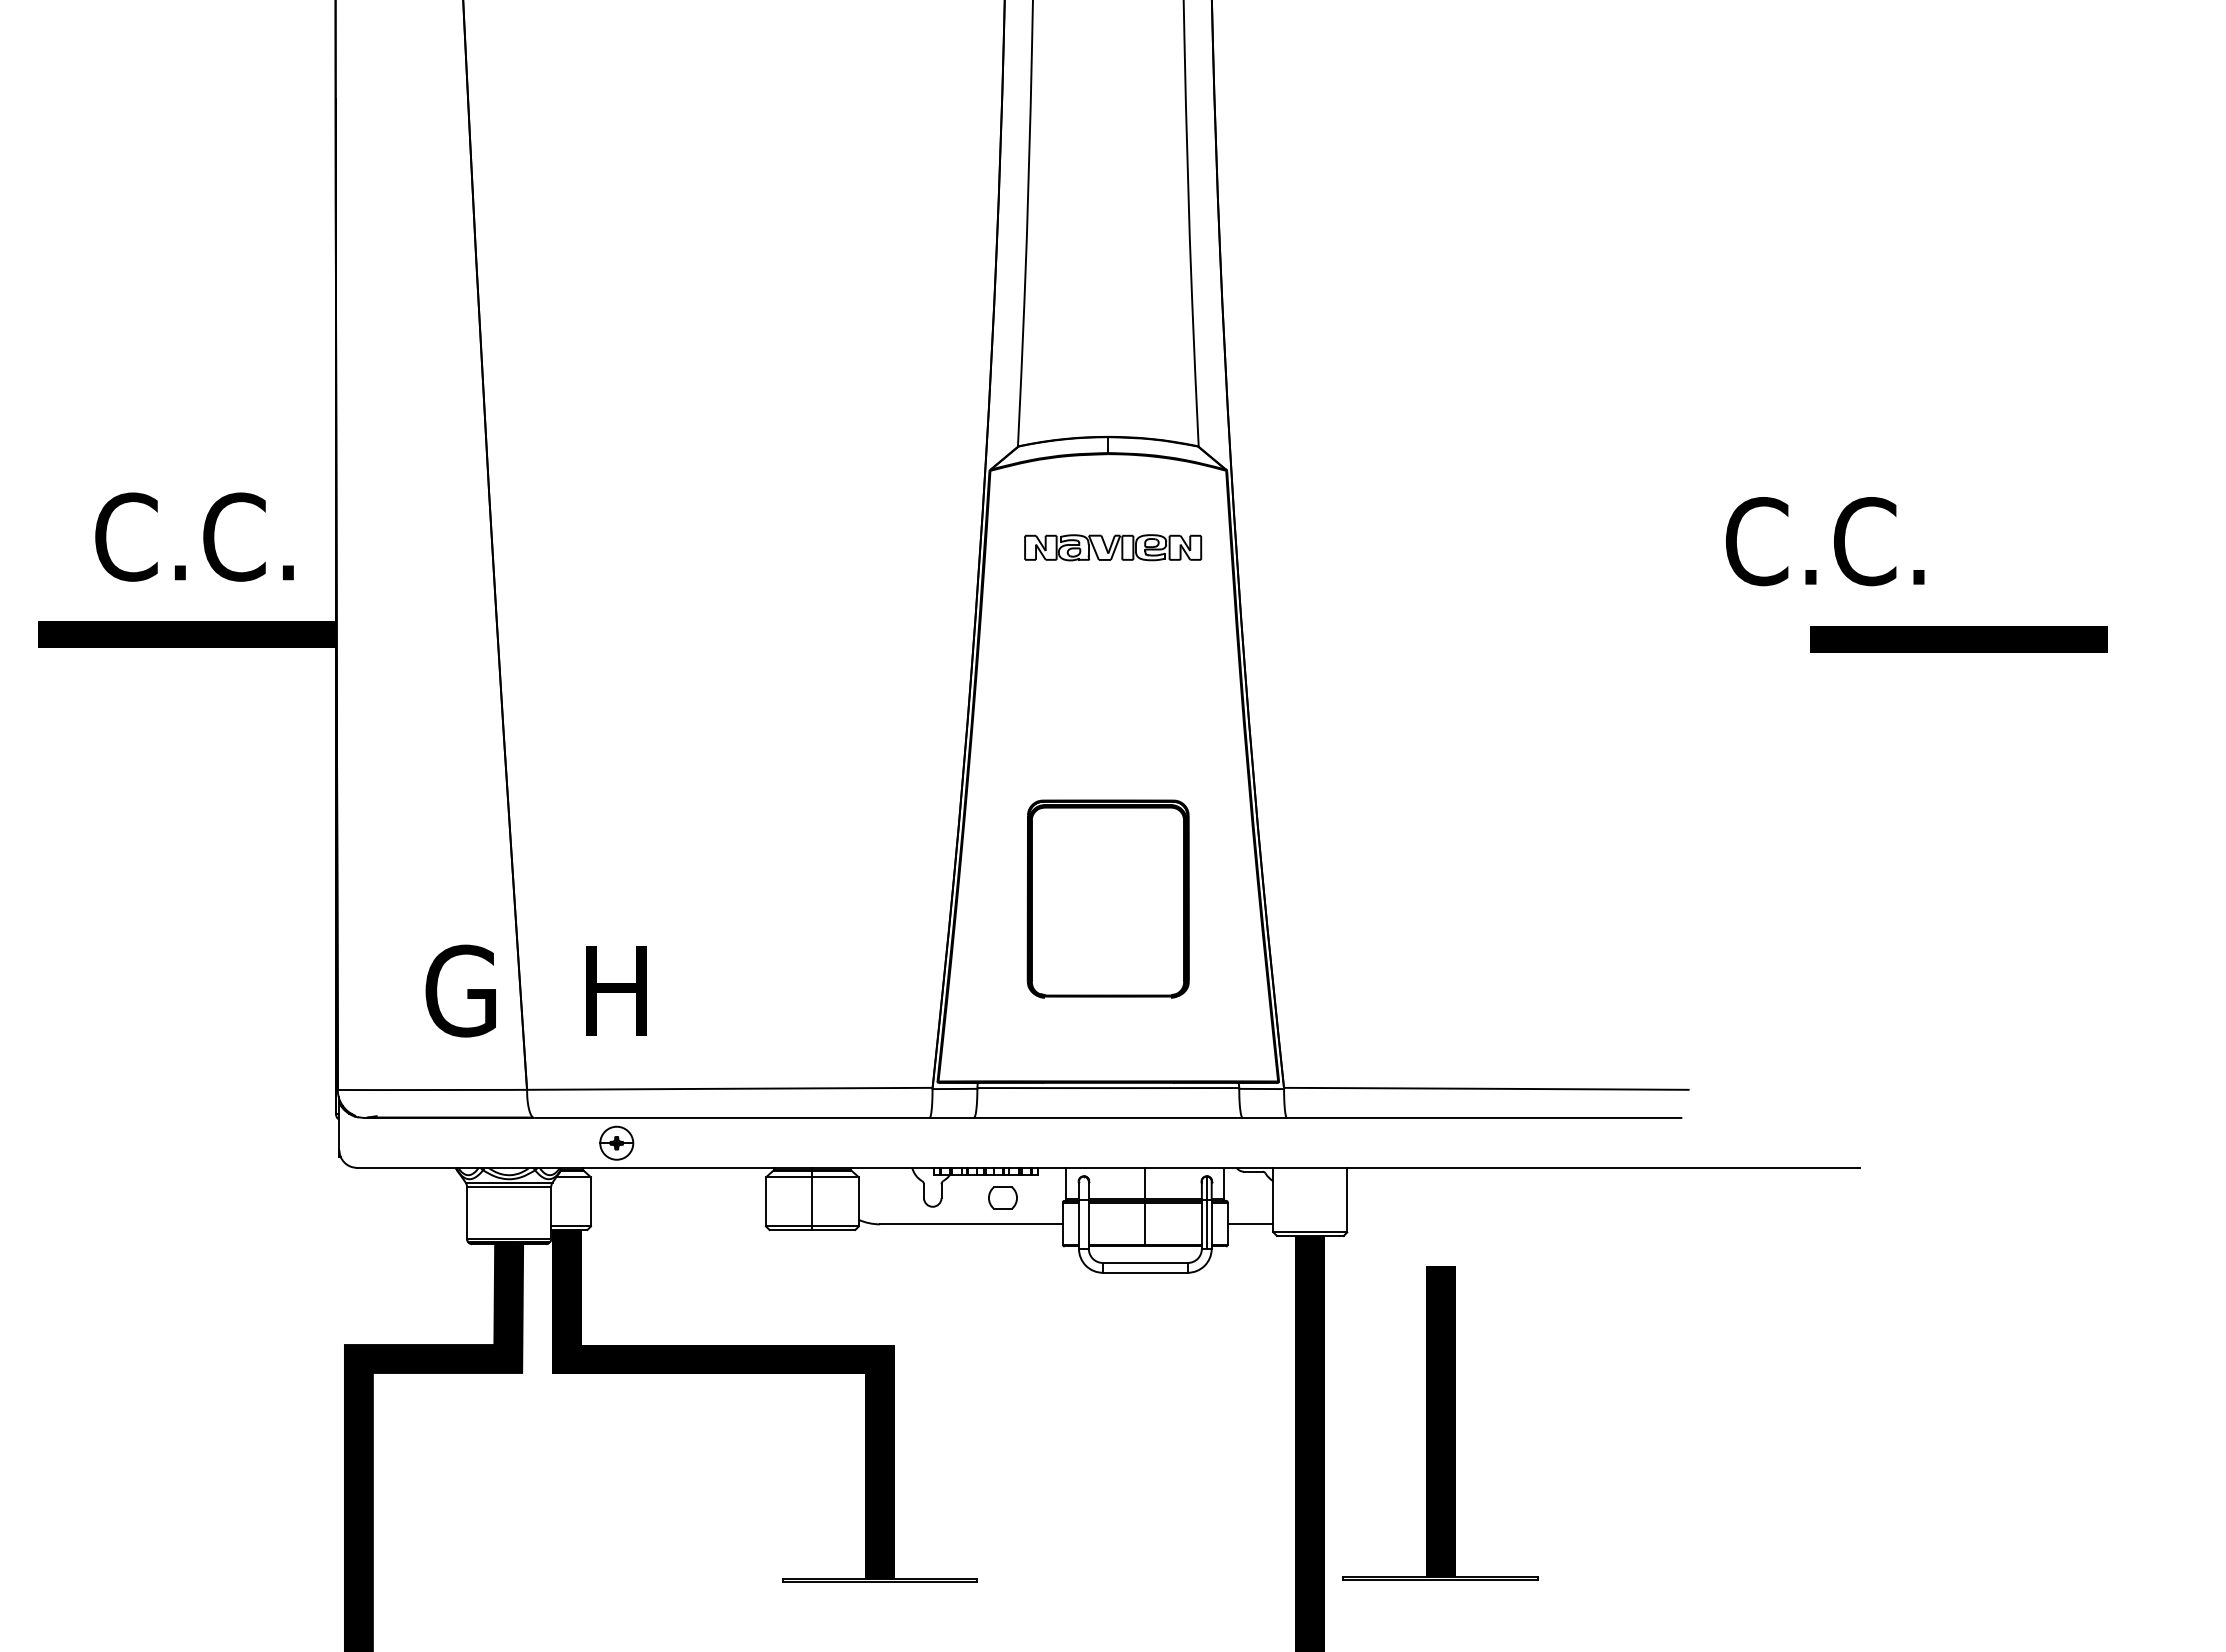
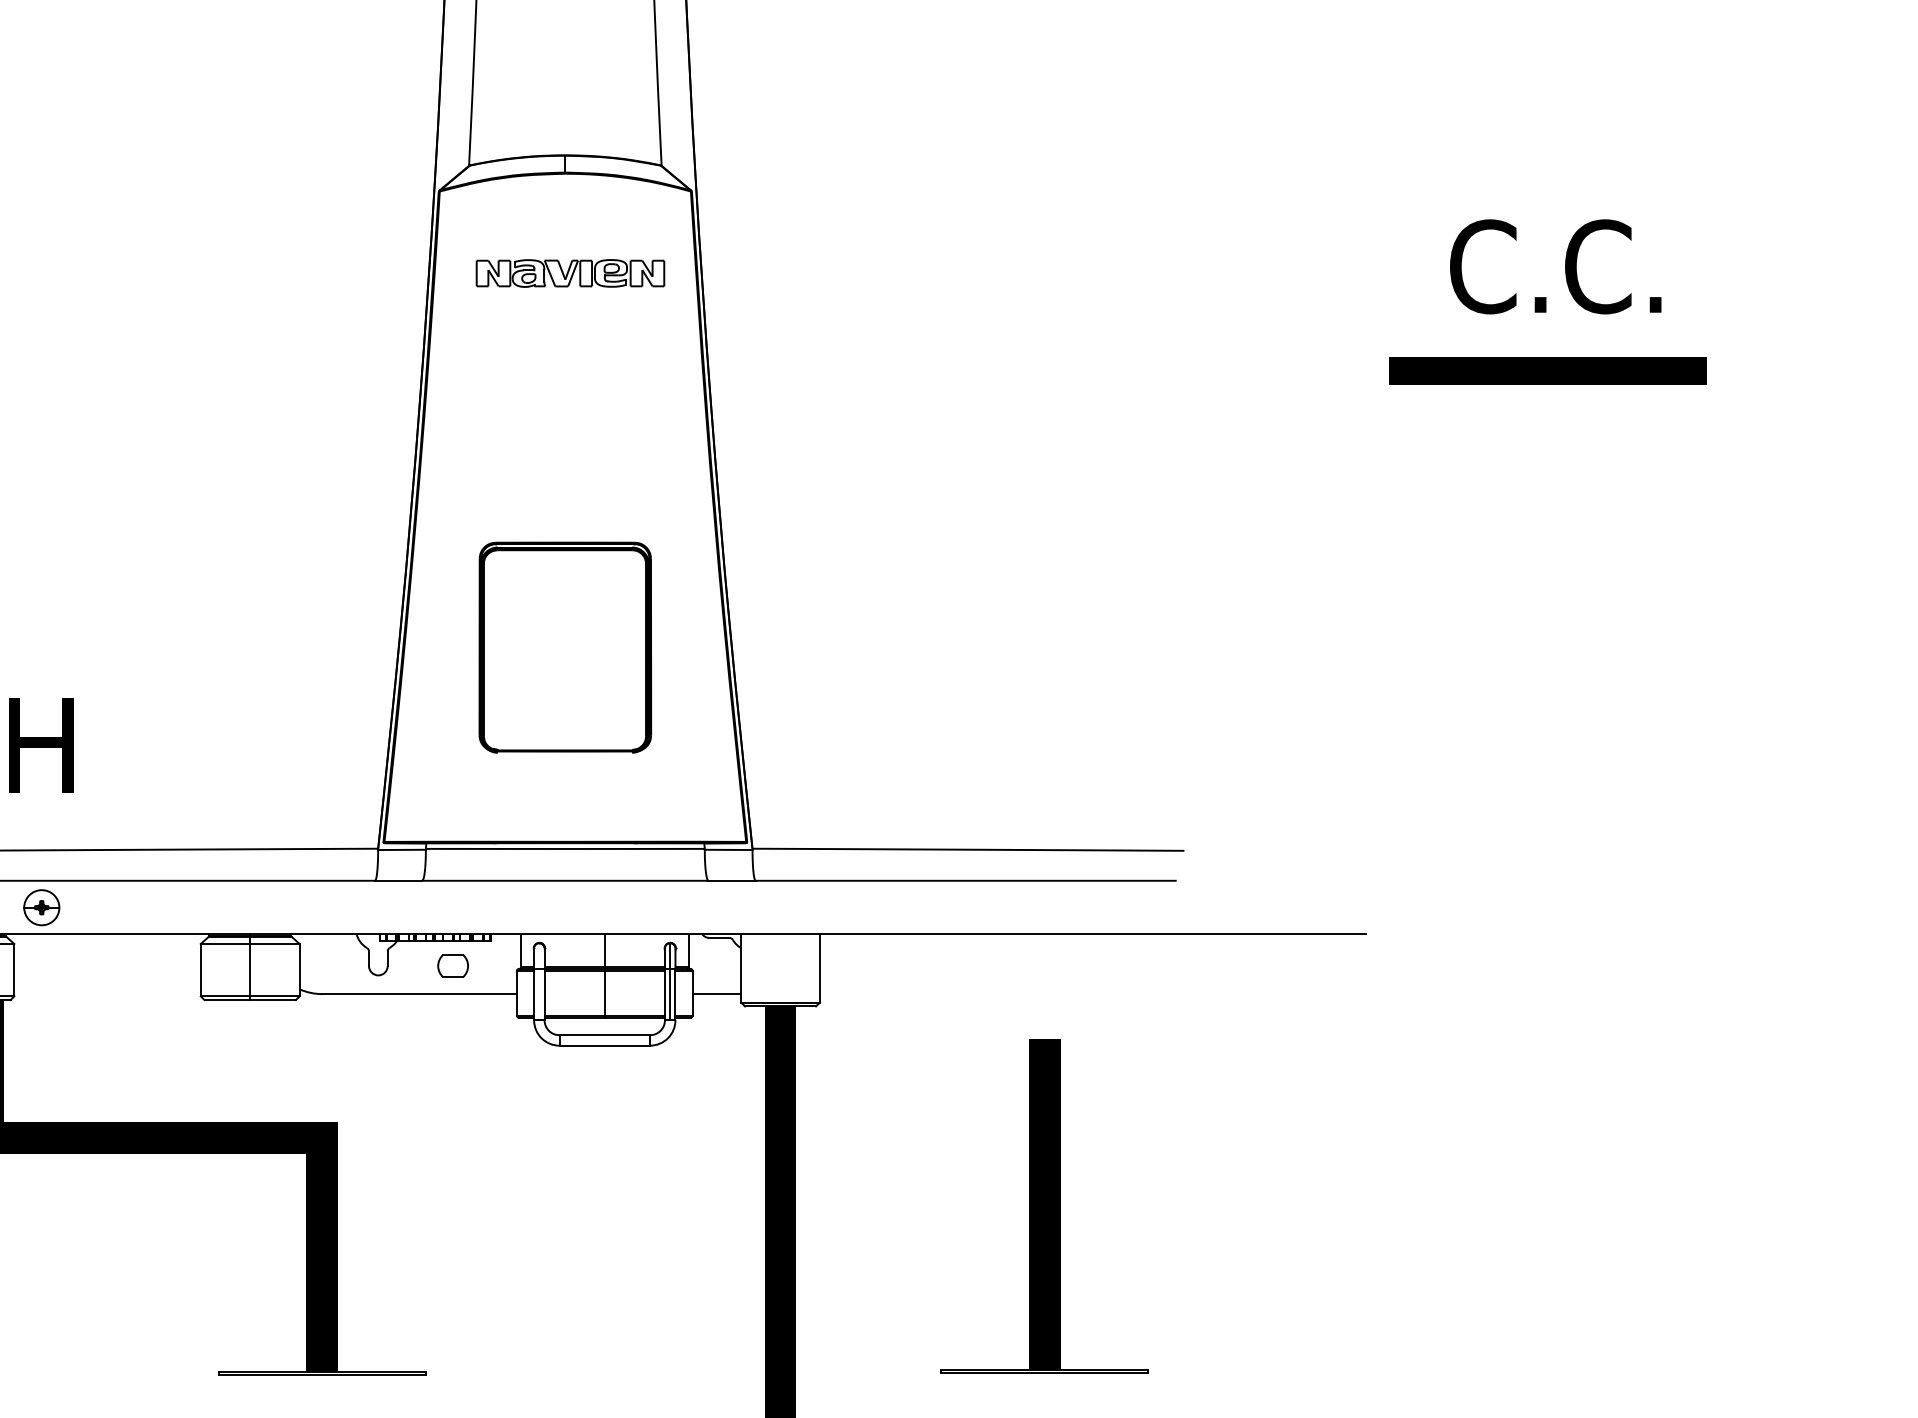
text: (1825, 541) -> (1556, 266), moved
line: (1958, 639) -> (1547, 371), moved
part: (1440, 1423) -> (1044, 1206), moved

